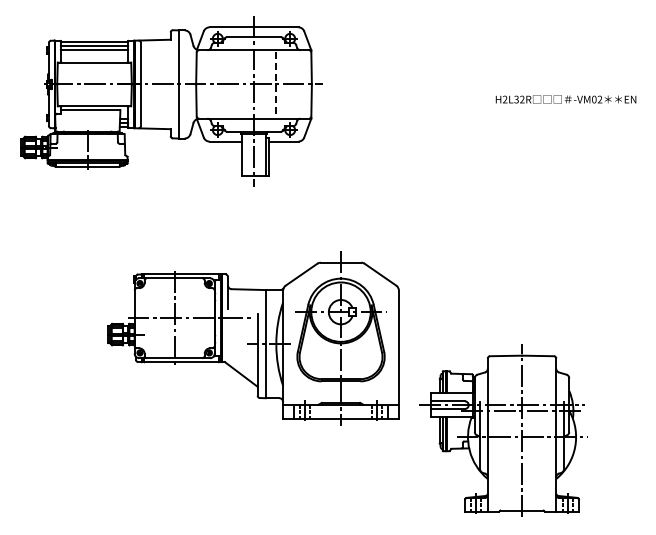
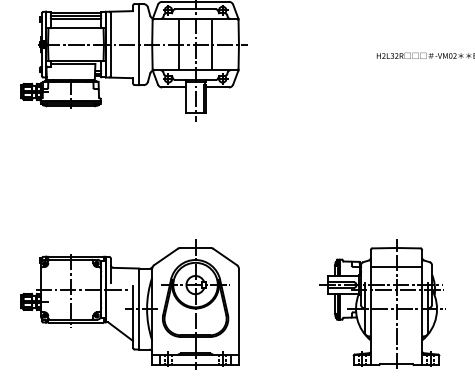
line: (231, 84) -> (178, 44), added
line: (276, 84) -> (212, 44), dashed -> solid
part: (253, 338) -> (129, 304), moved
line: (521, 380) -> (396, 266), added

